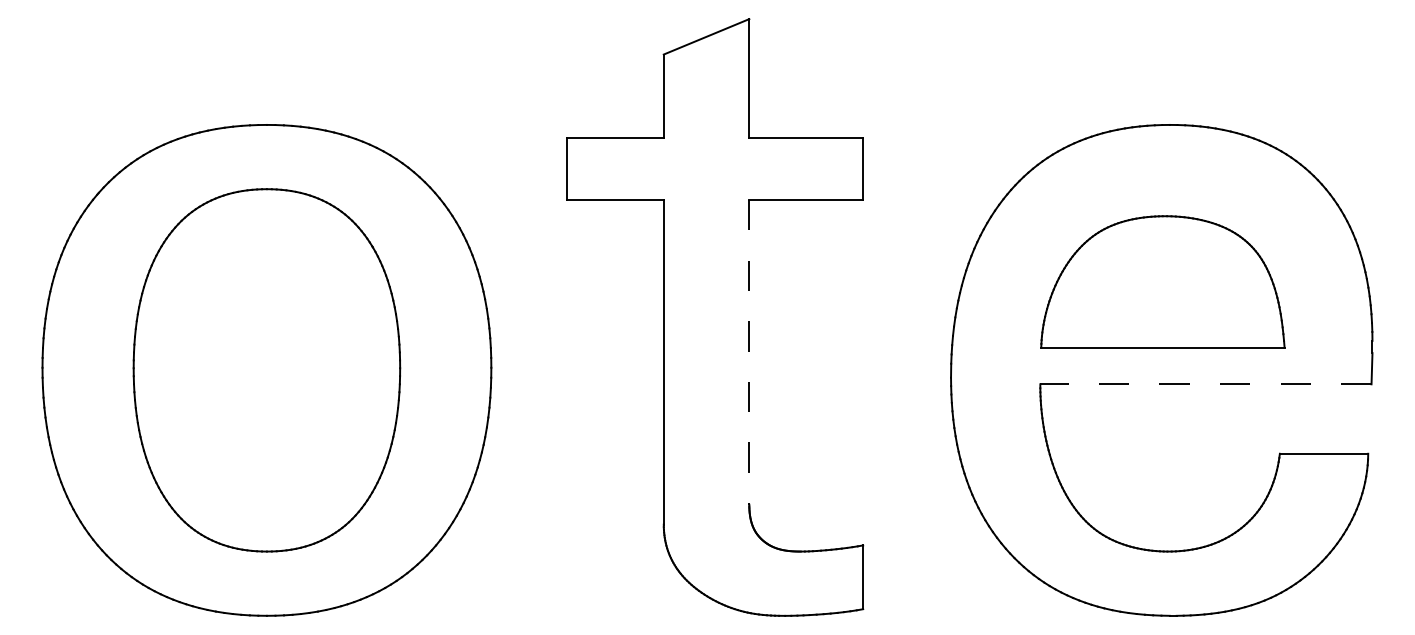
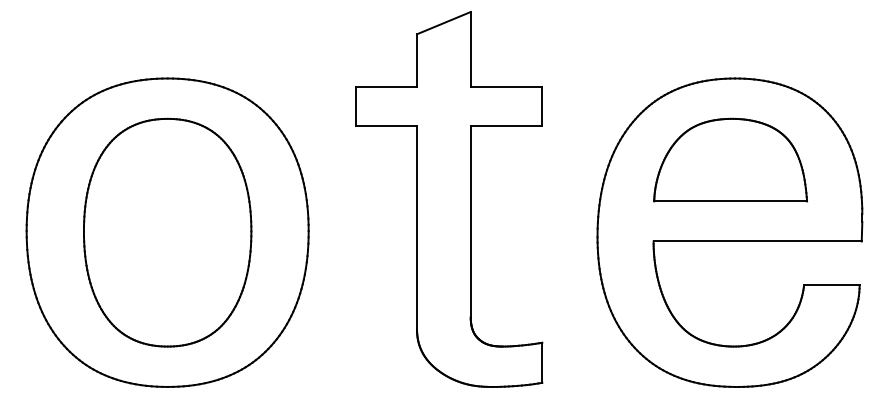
part: (1162, 280) -> (730, 159), moved
line: (748, 352) -> (470, 221), dashed -> solid
line: (1205, 384) -> (757, 241), dashed -> solid

